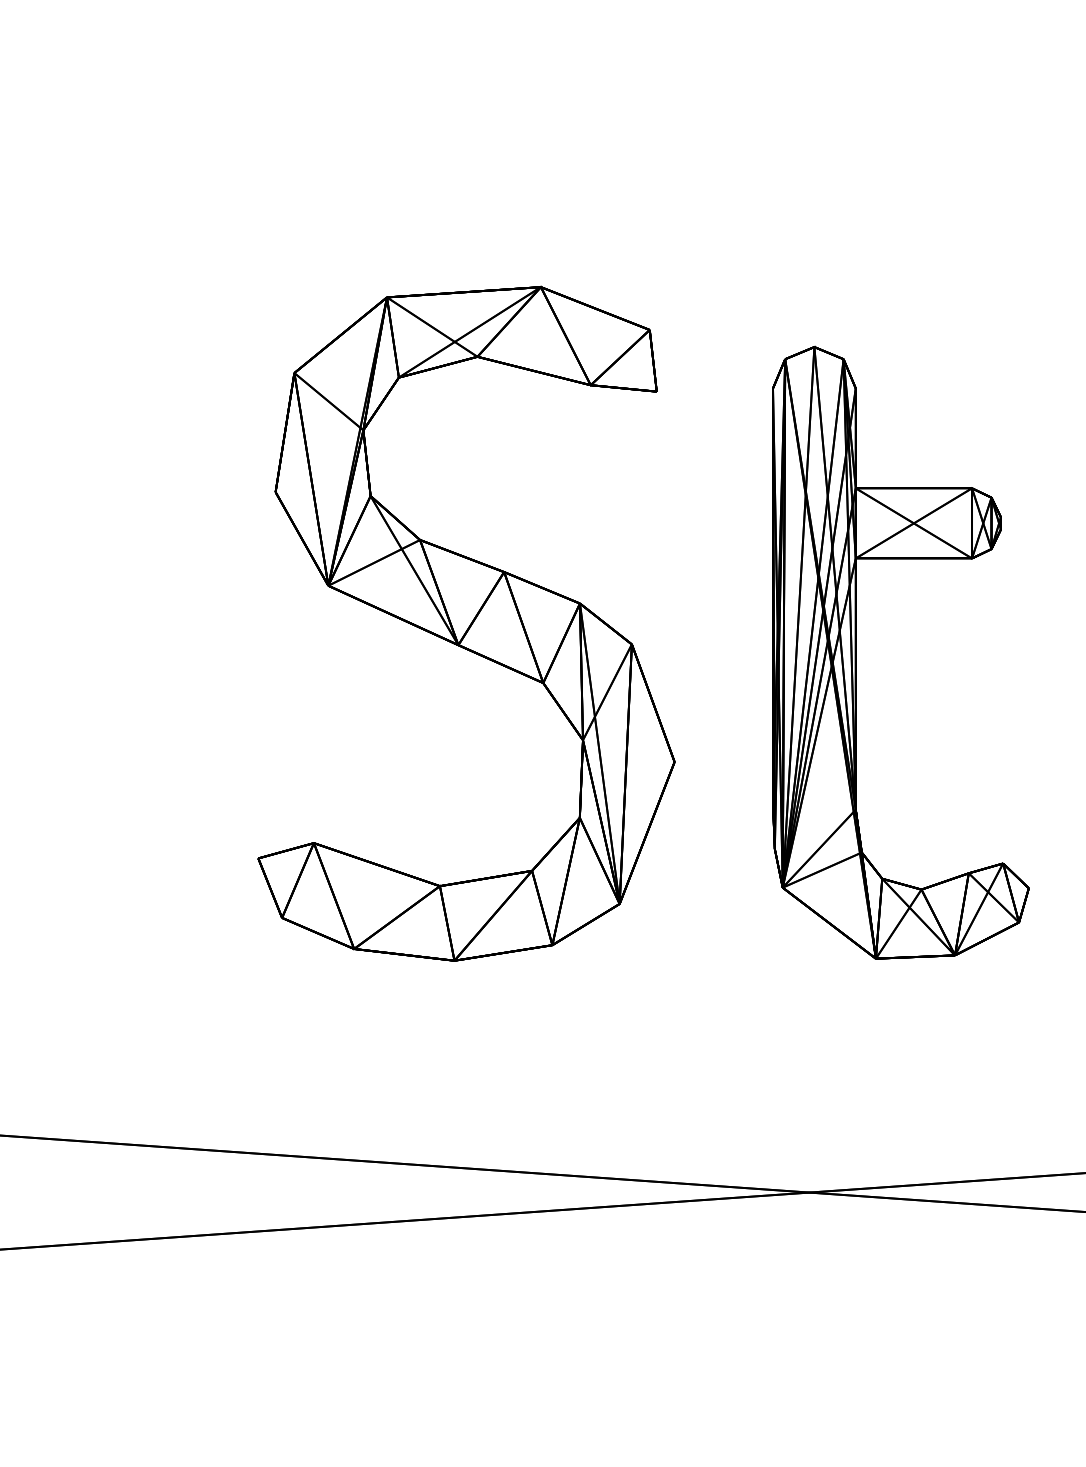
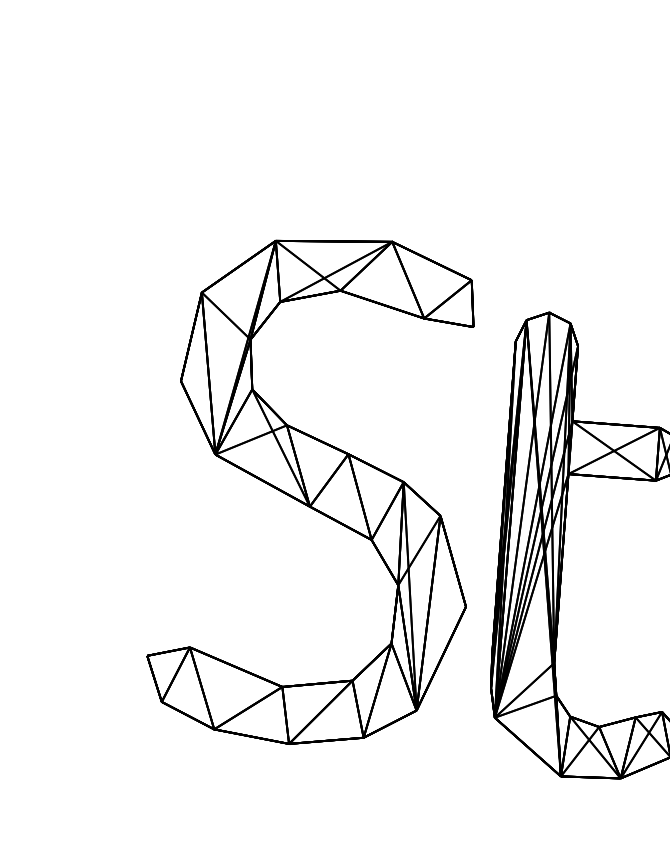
part: (466, 623) -> (317, 490), moved

